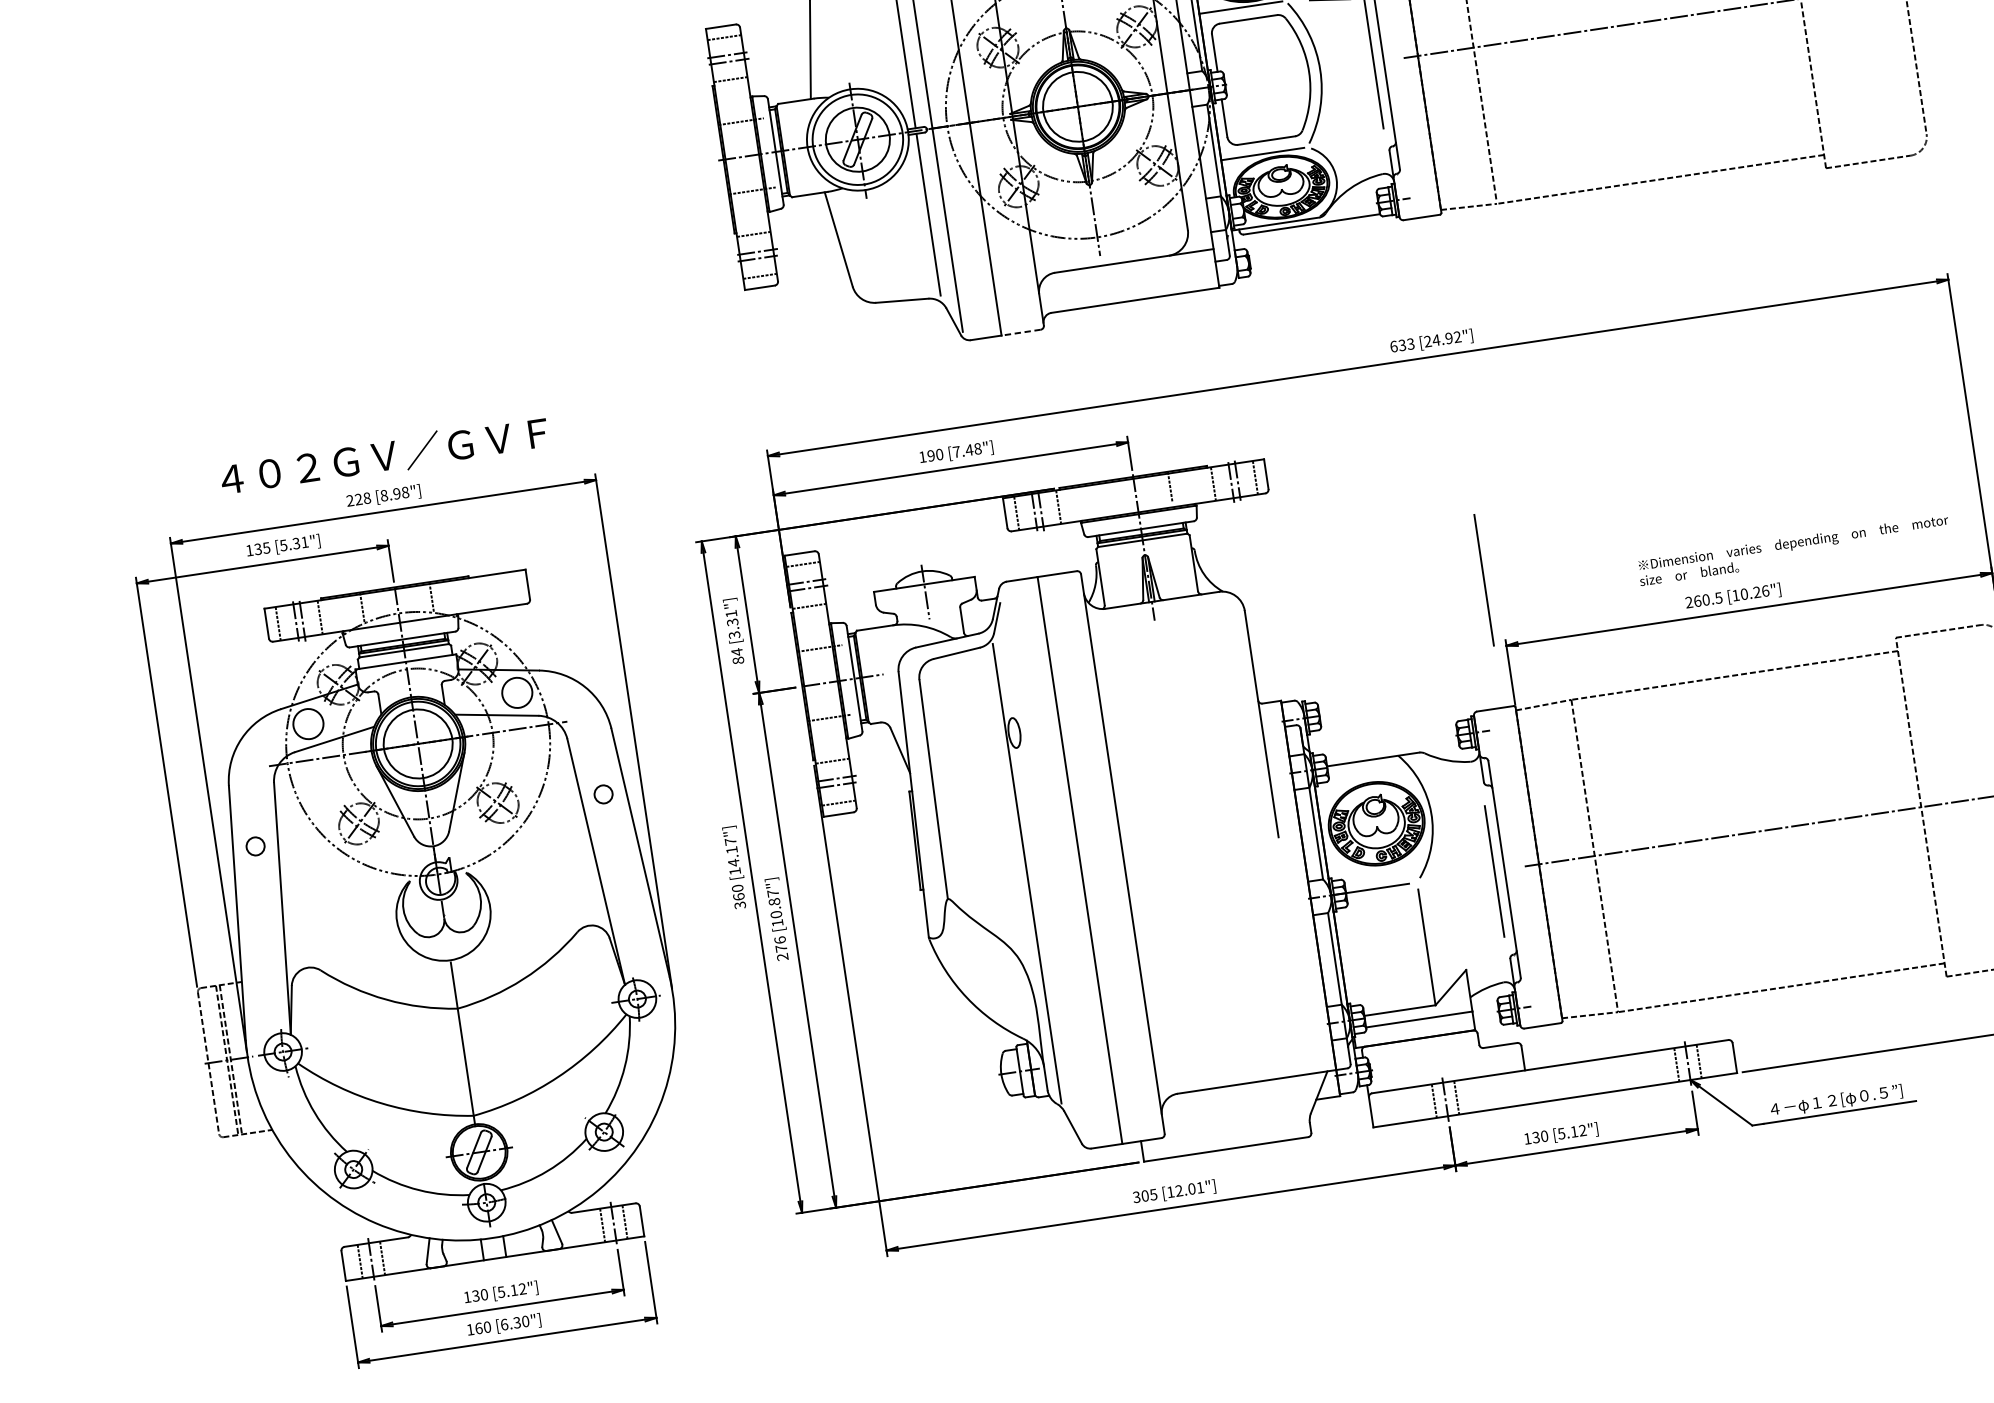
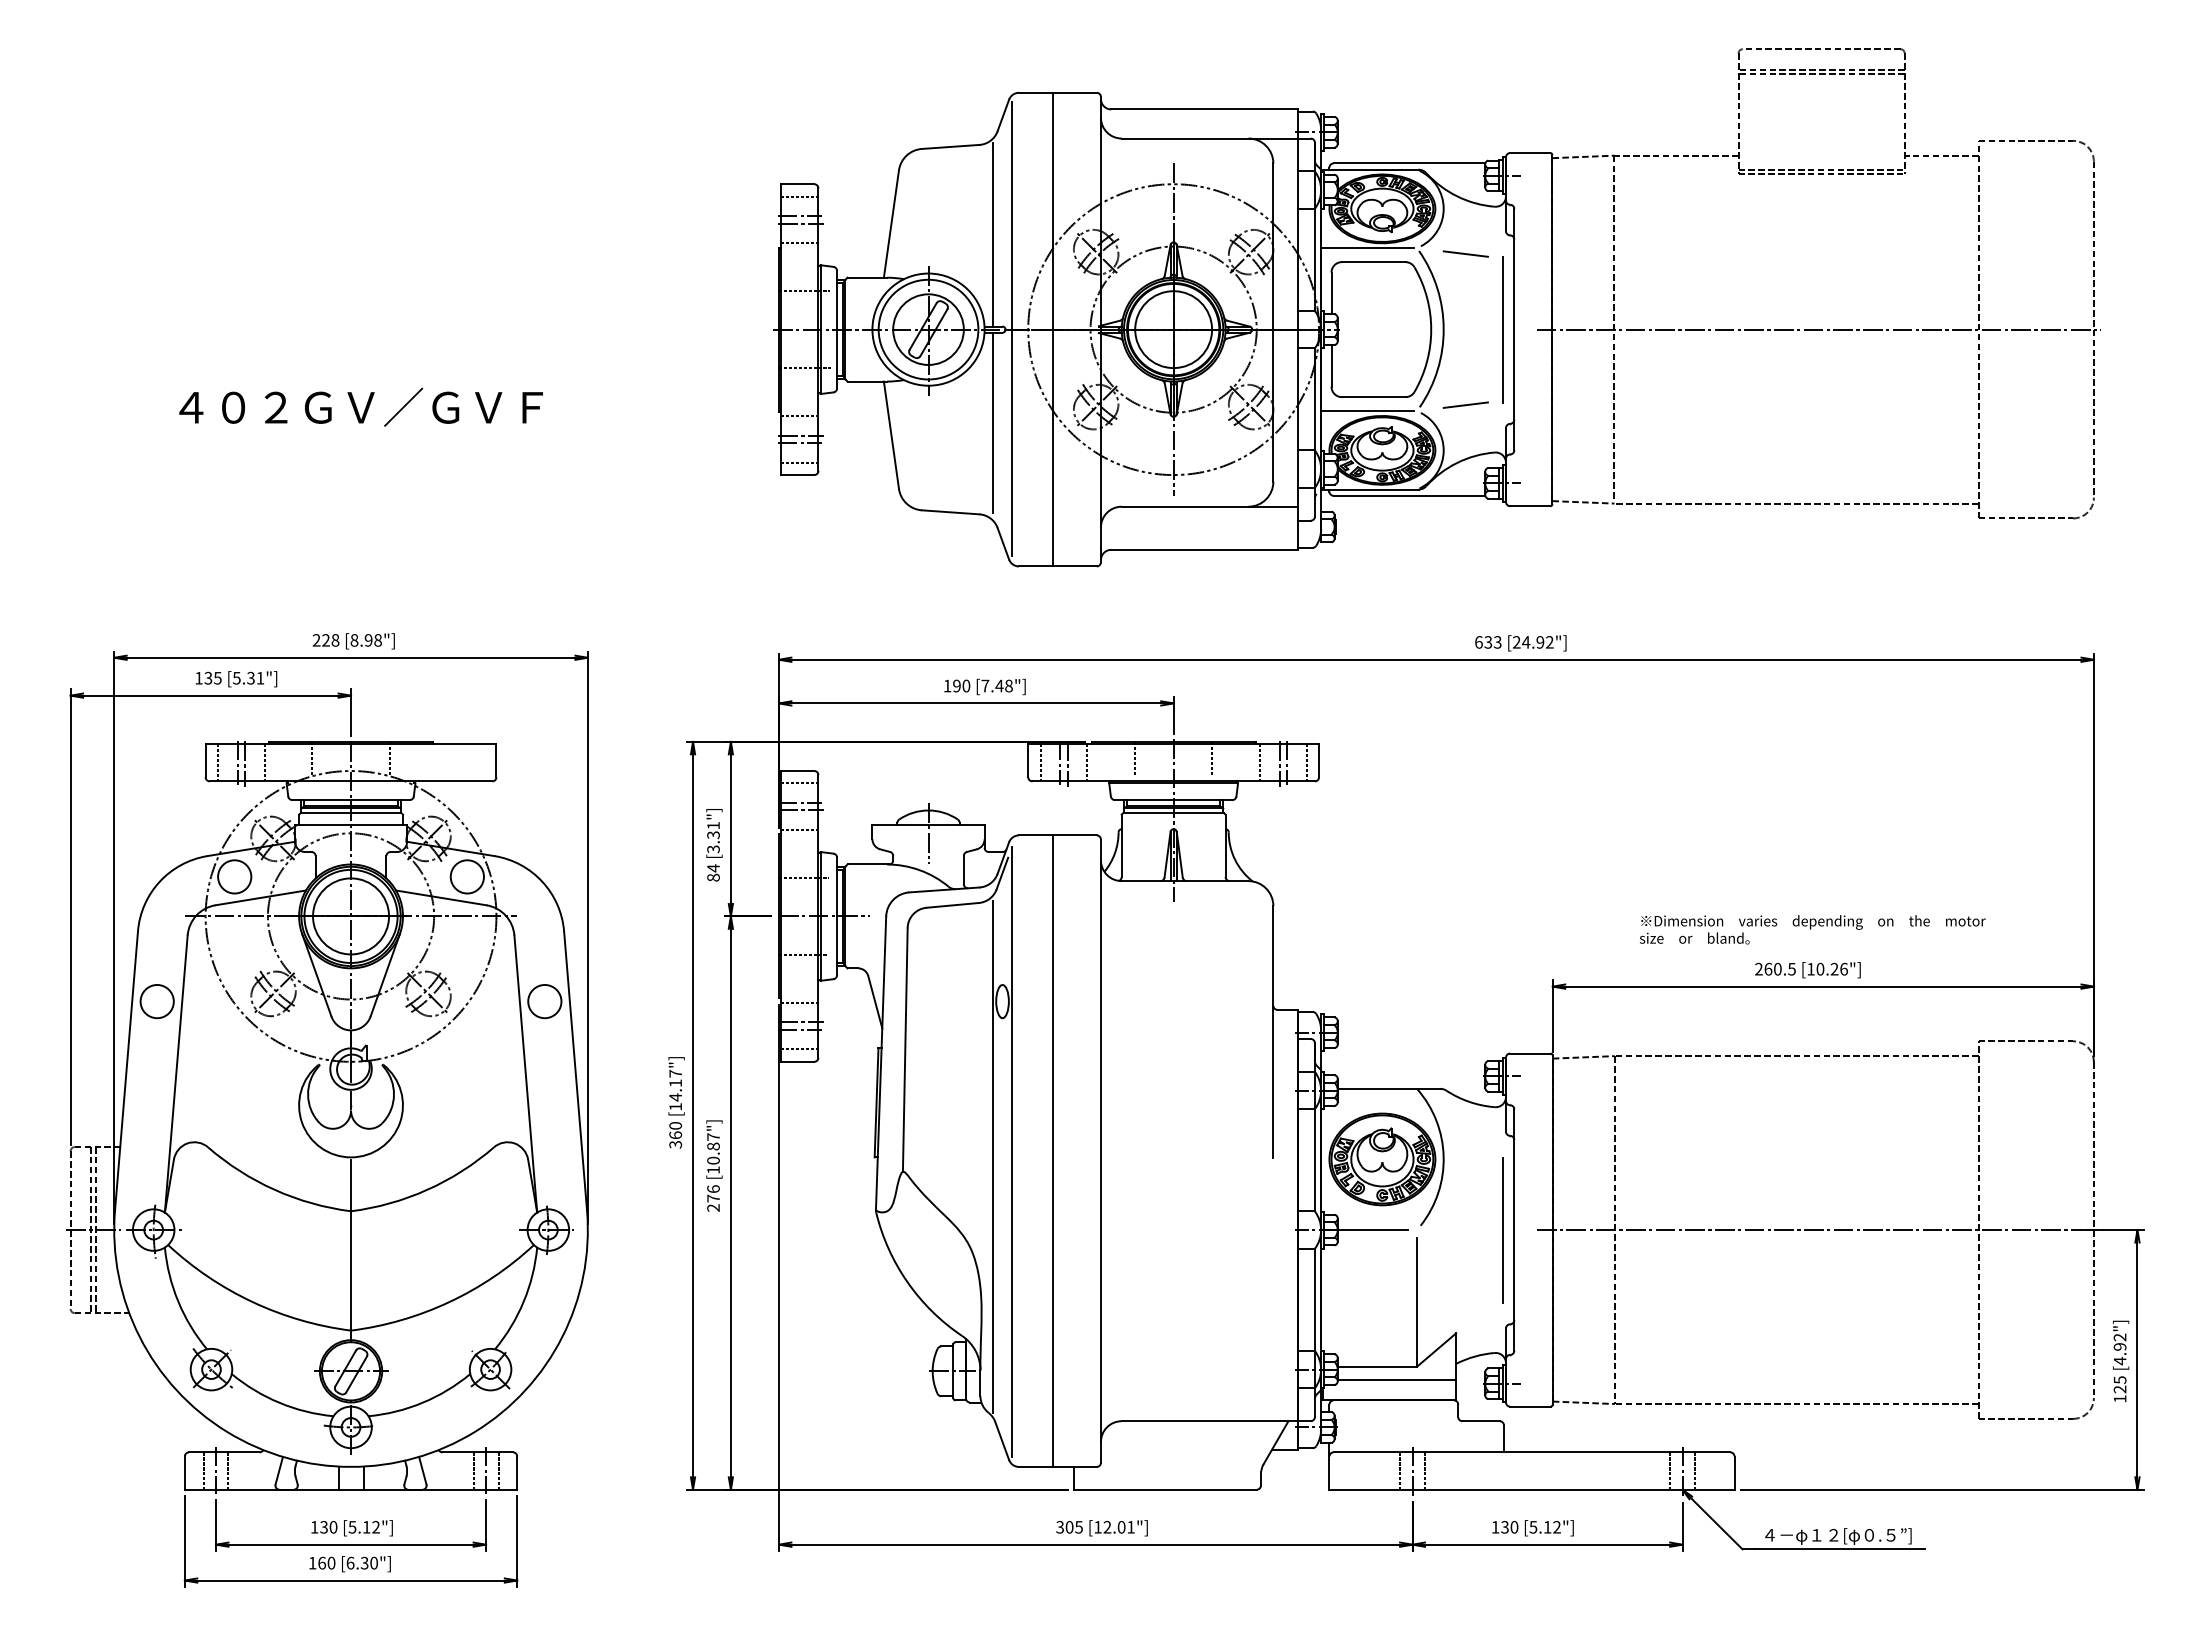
line: (1349, 134) -> (1465, 404), added
line: (1020, 332) -> (1074, 566), dashed -> solid
text: (383, 455) -> (360, 406), moved
line: (1101, 497) -> (1135, 759), added
text: (1793, 550) -> (1812, 929), moved
line: (1483, 580) -> (1538, 911), removed
circle: (603, 794) -> (544, 1001), size x1.67
circle: (254, 846) -> (156, 1001), size x1.67
line: (1042, 866) -> (1011, 1151), added

